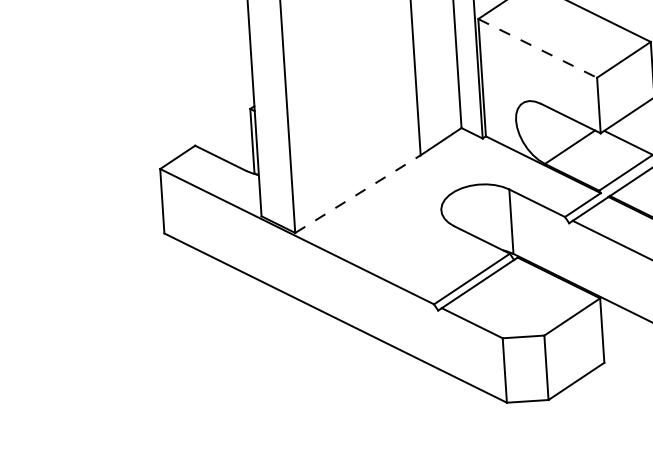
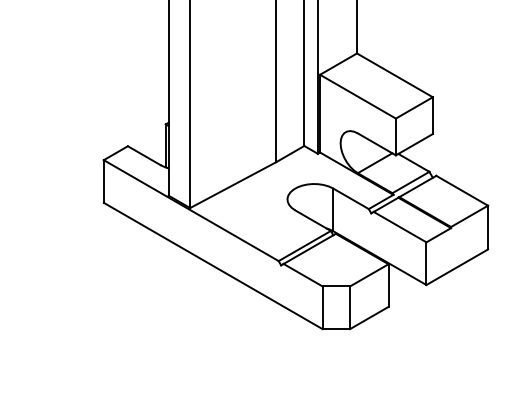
line: (536, 48) -> (357, 96), dashed -> solid
line: (358, 194) -> (233, 185), dashed -> solid

